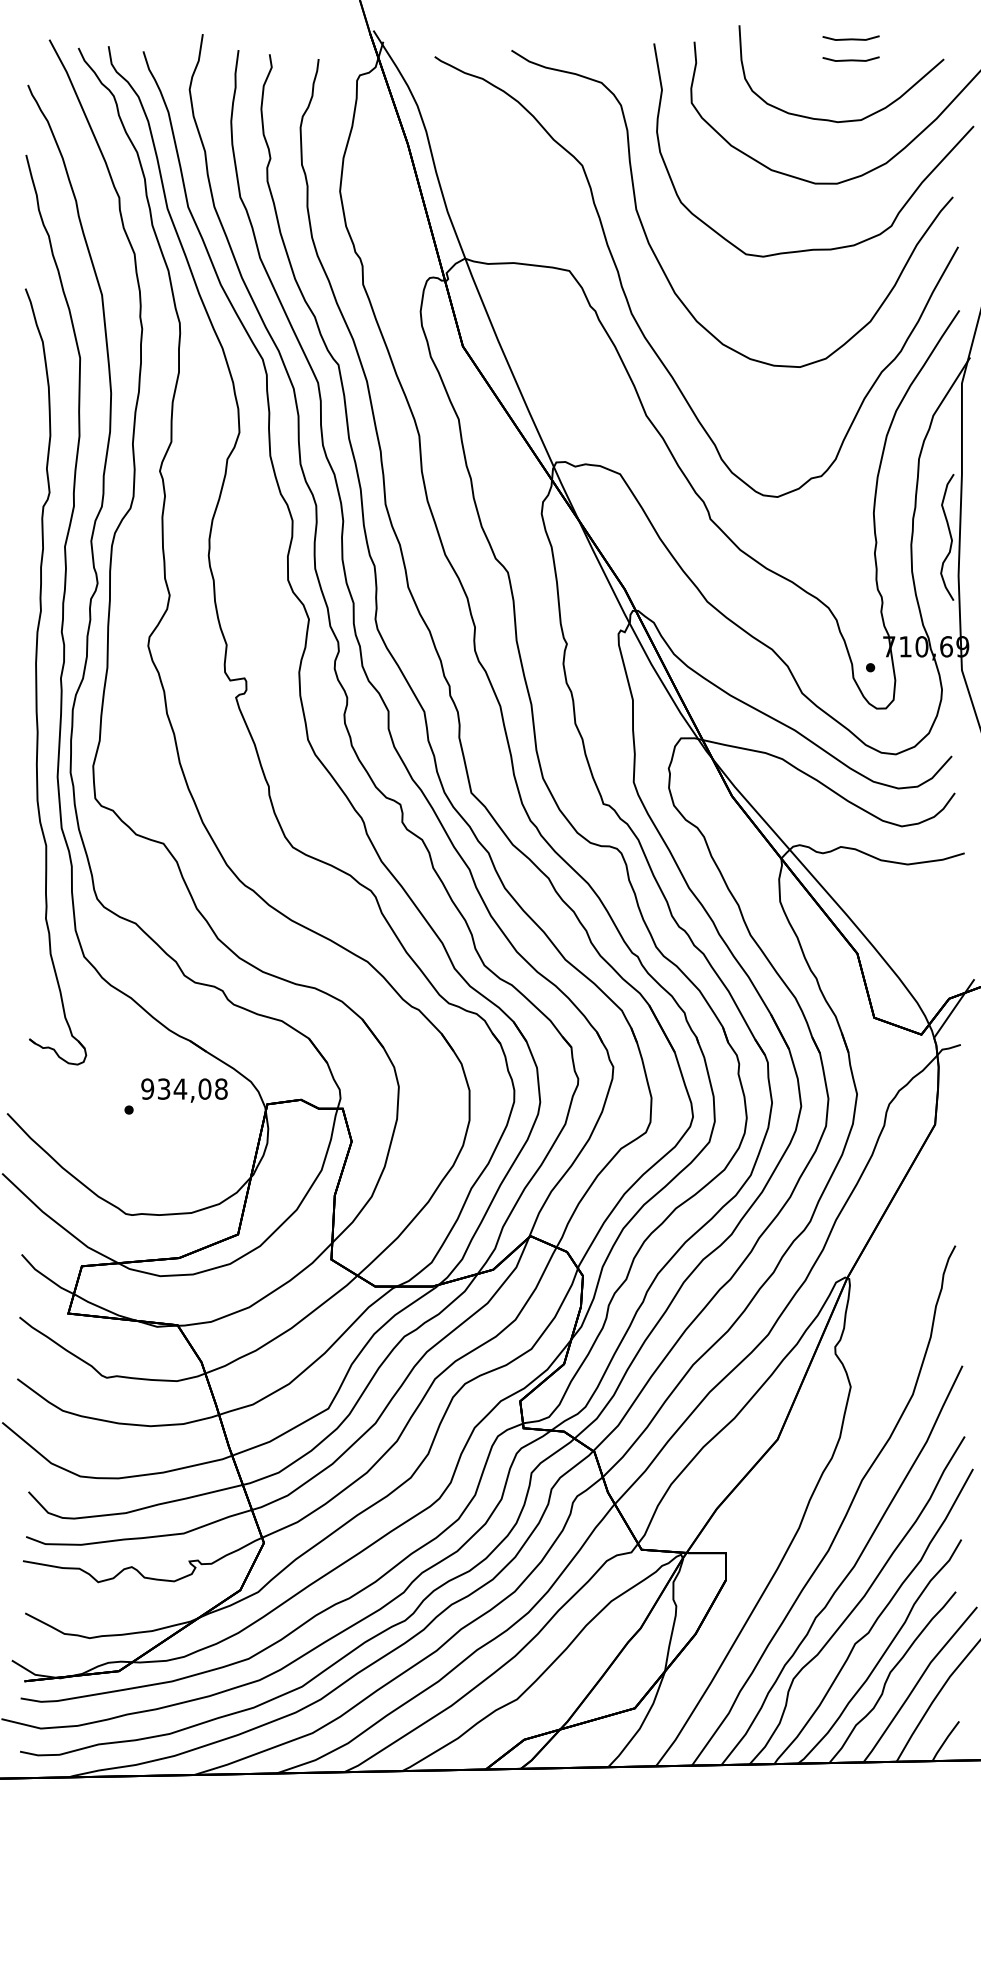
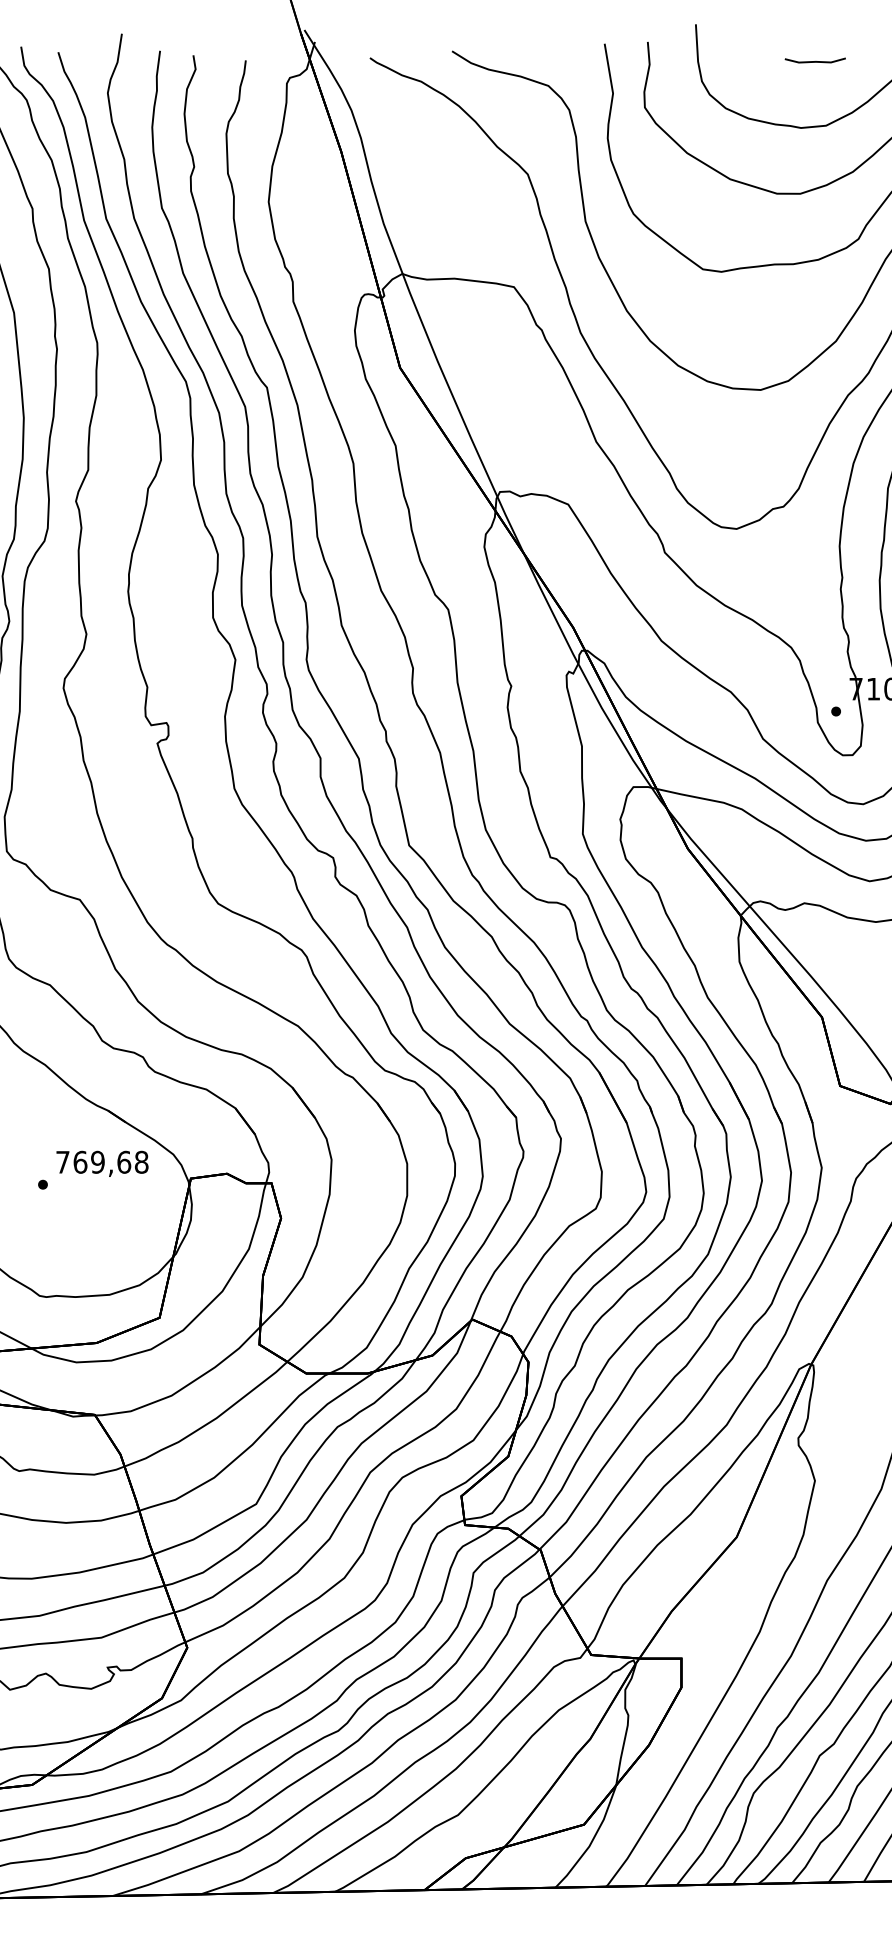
line: (850, 38) -> (814, 38), removed
text: (176, 1088) -> (93, 1161), 934,08 -> 769,68

